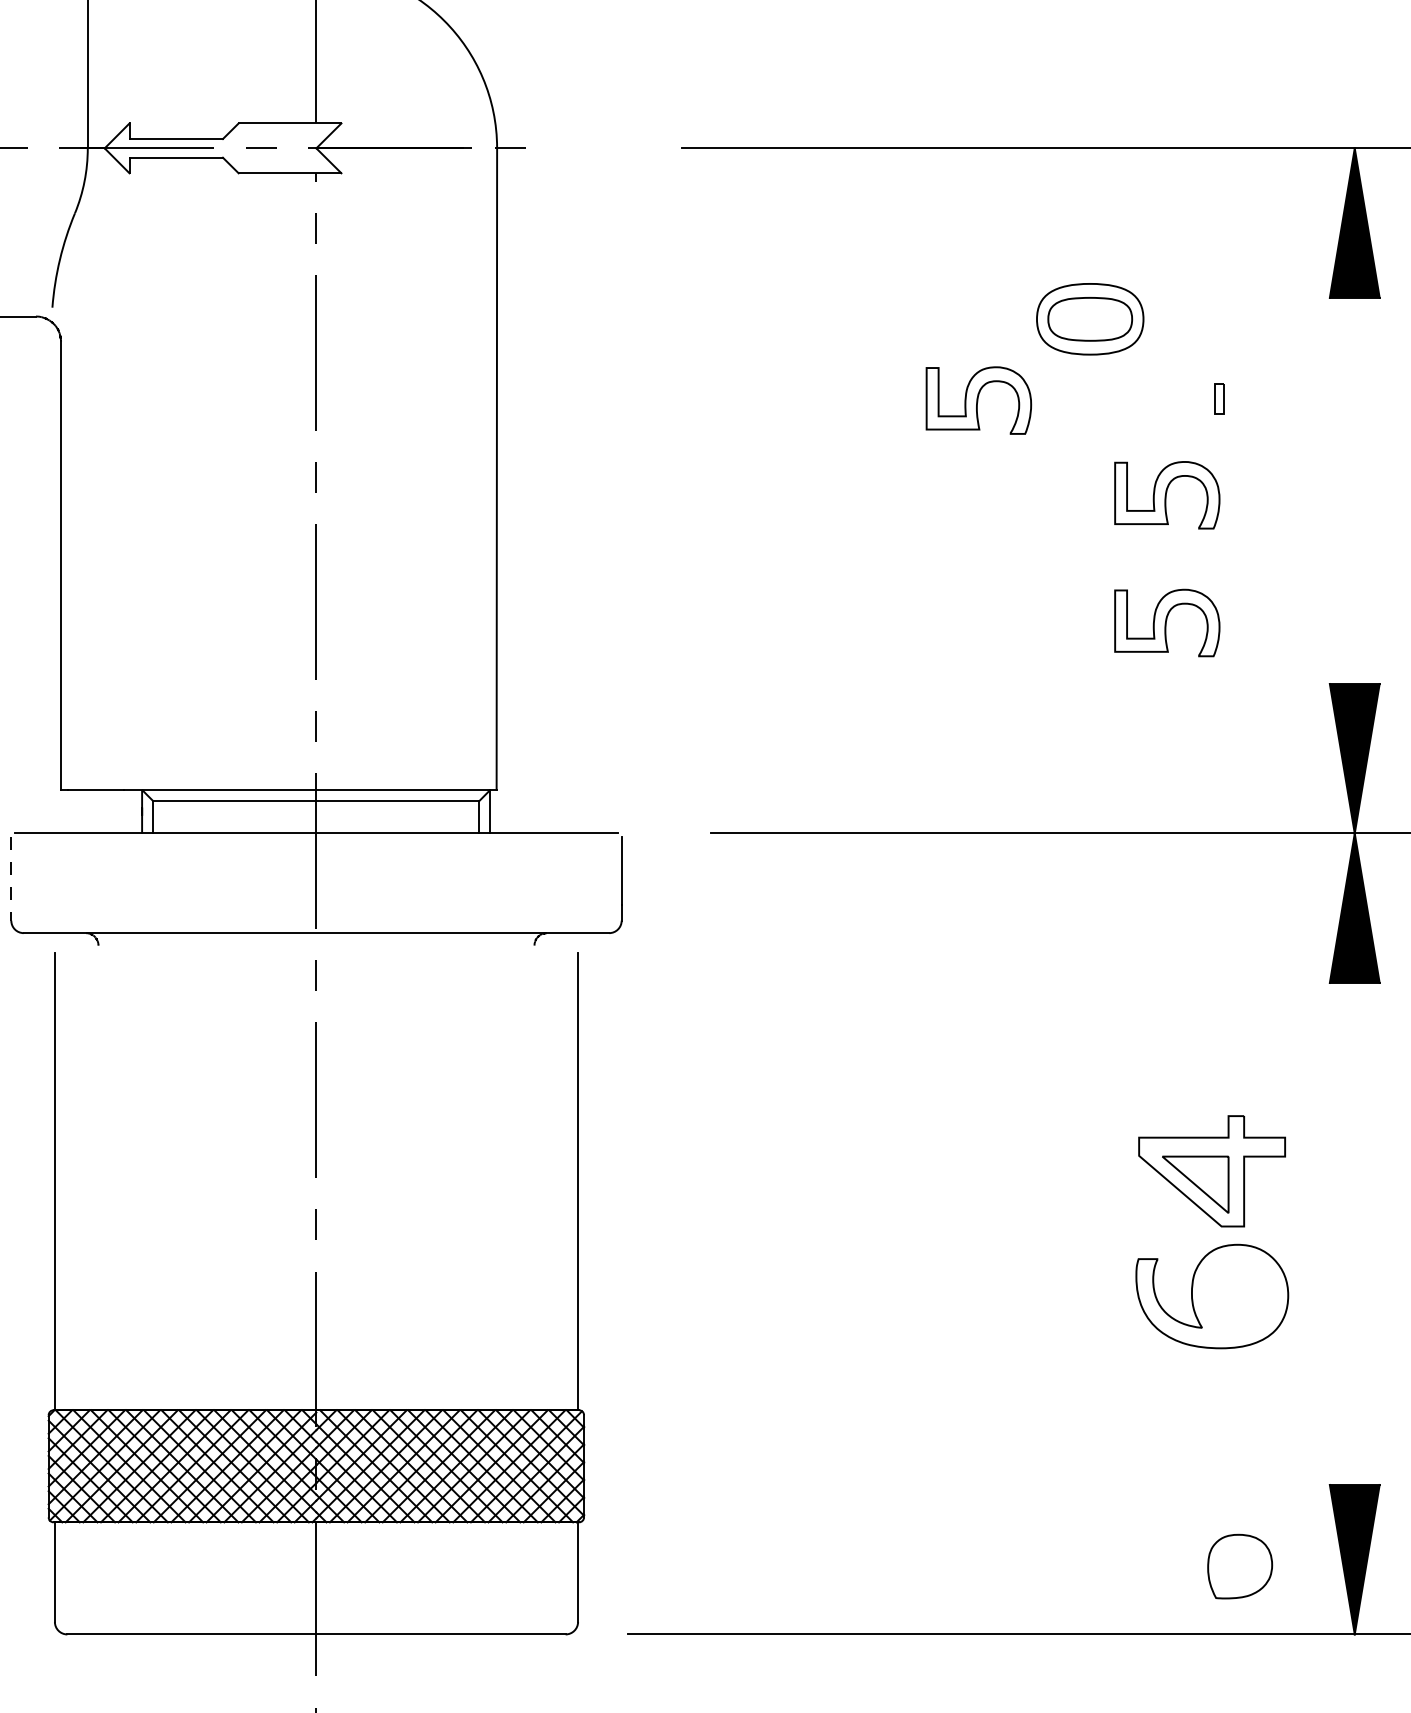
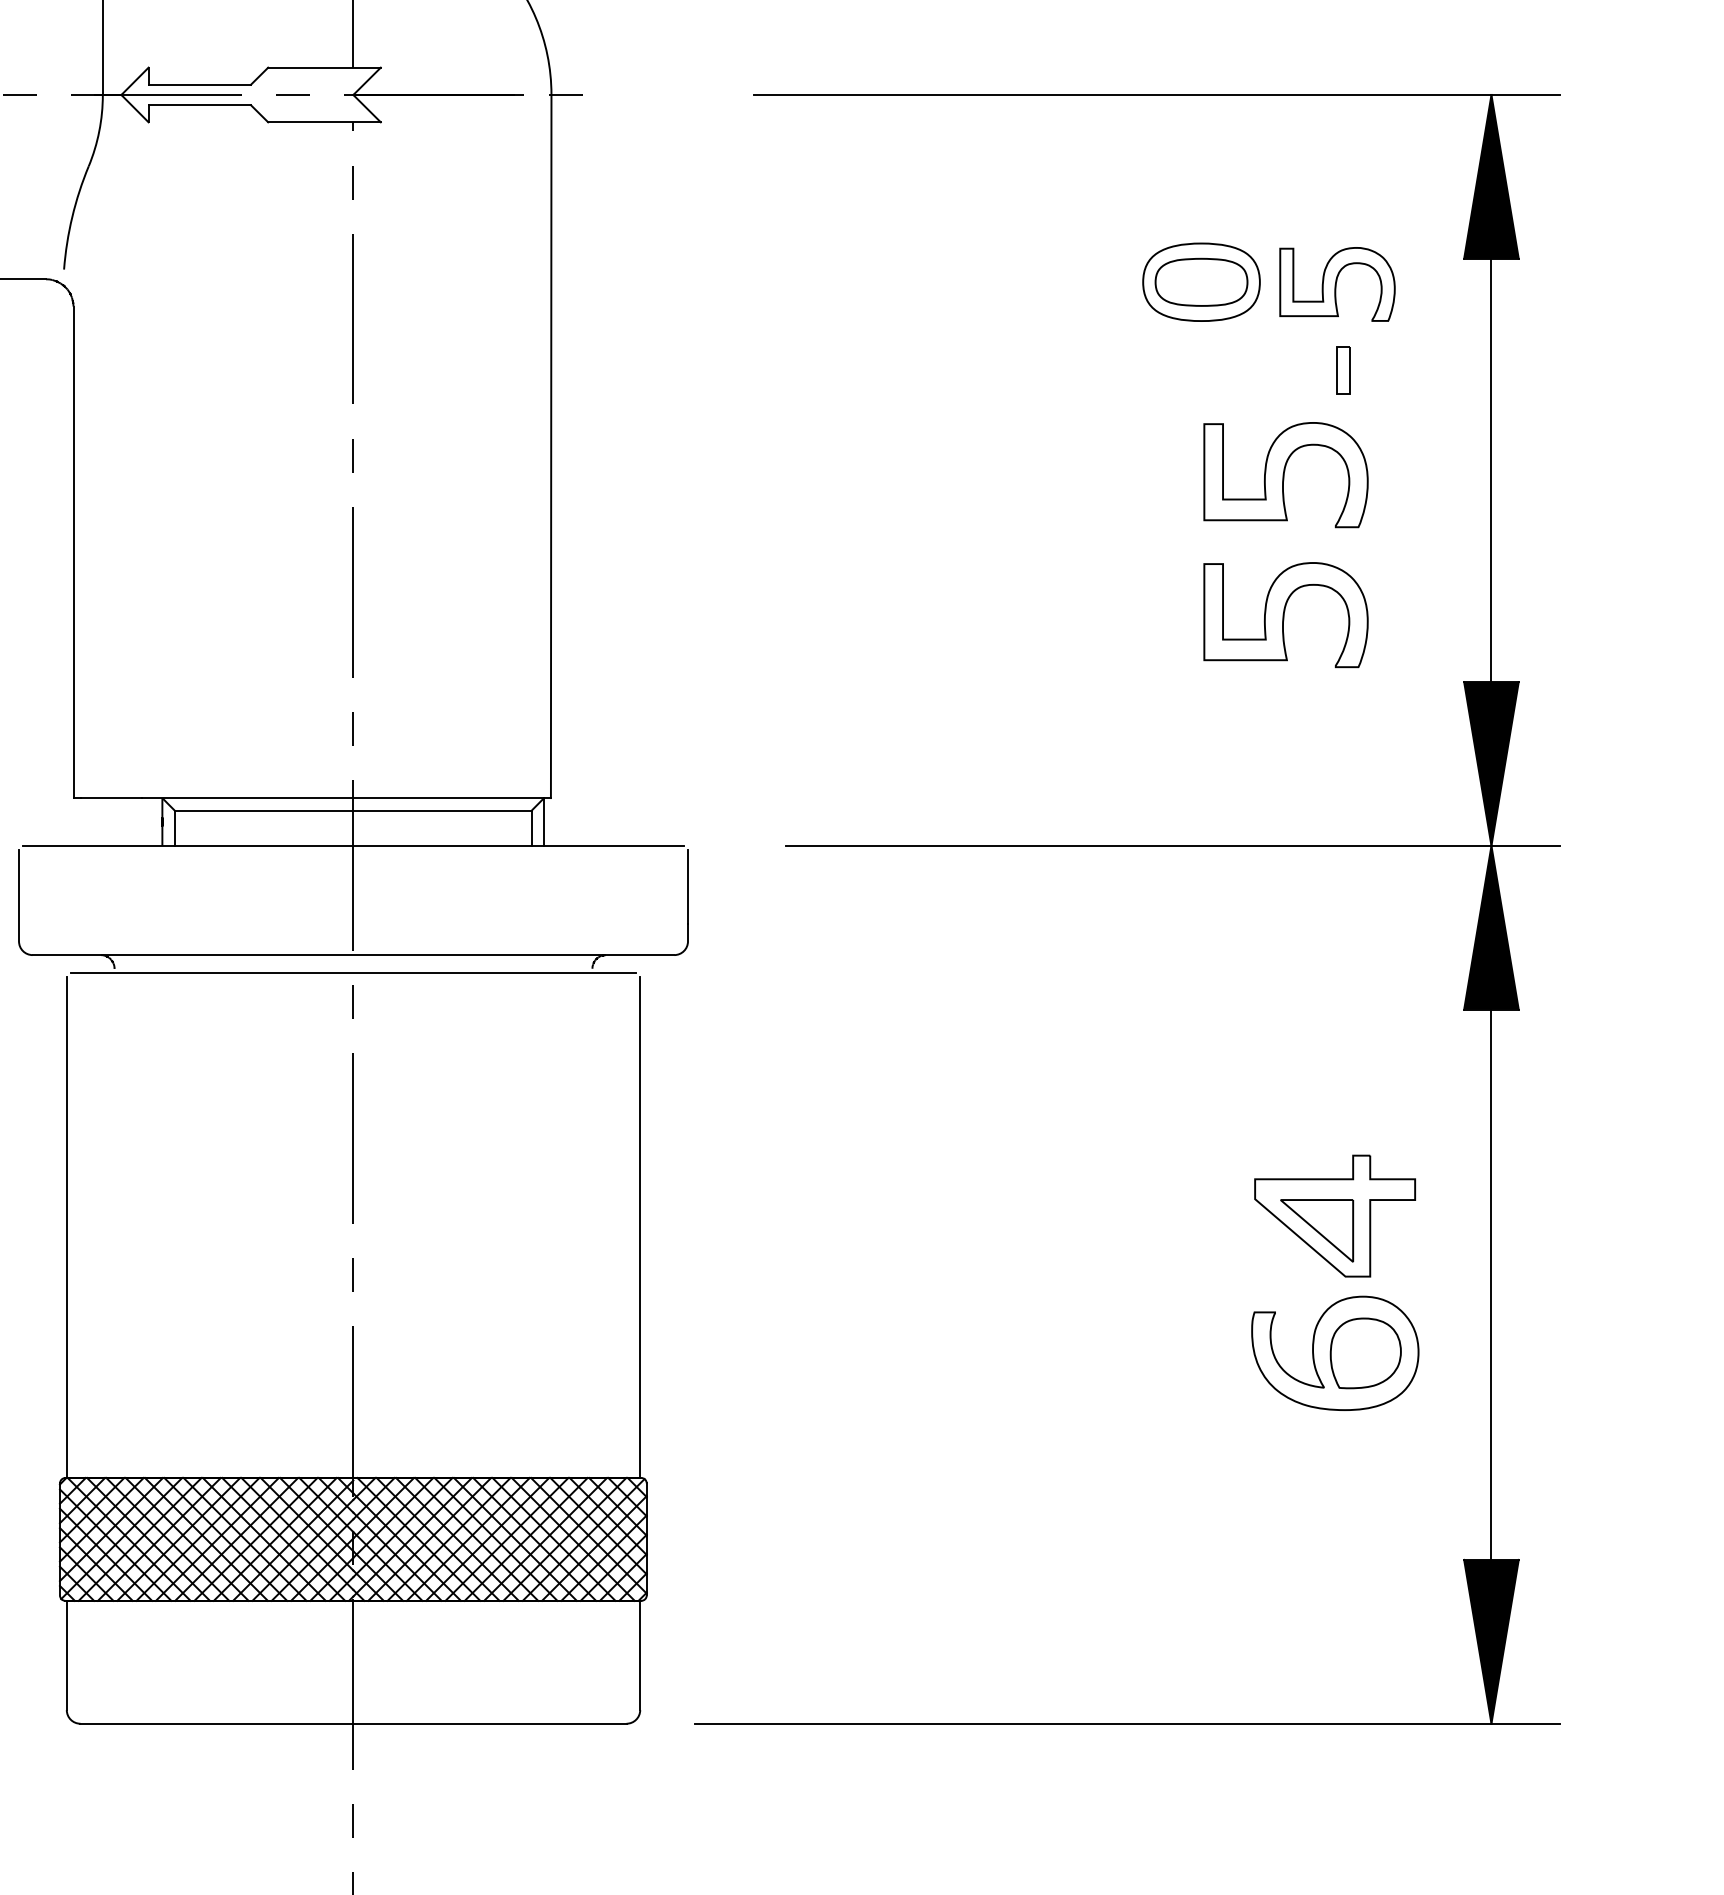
part: (1219, 399) -> (1343, 370), size x1.43
part: (978, 400) -> (1337, 284), moved
line: (1354, 490) -> (1491, 470), added
part: (1166, 495) -> (1285, 475), size x1.43
part: (1166, 623) -> (1285, 615), size x1.43
line: (11, 878) -> (19, 895), dashed -> solid
line: (316, 949) -> (353, 972), added
line: (1354, 1233) -> (1491, 1284), added
part: (1239, 1566) -> (1365, 1353), moved

